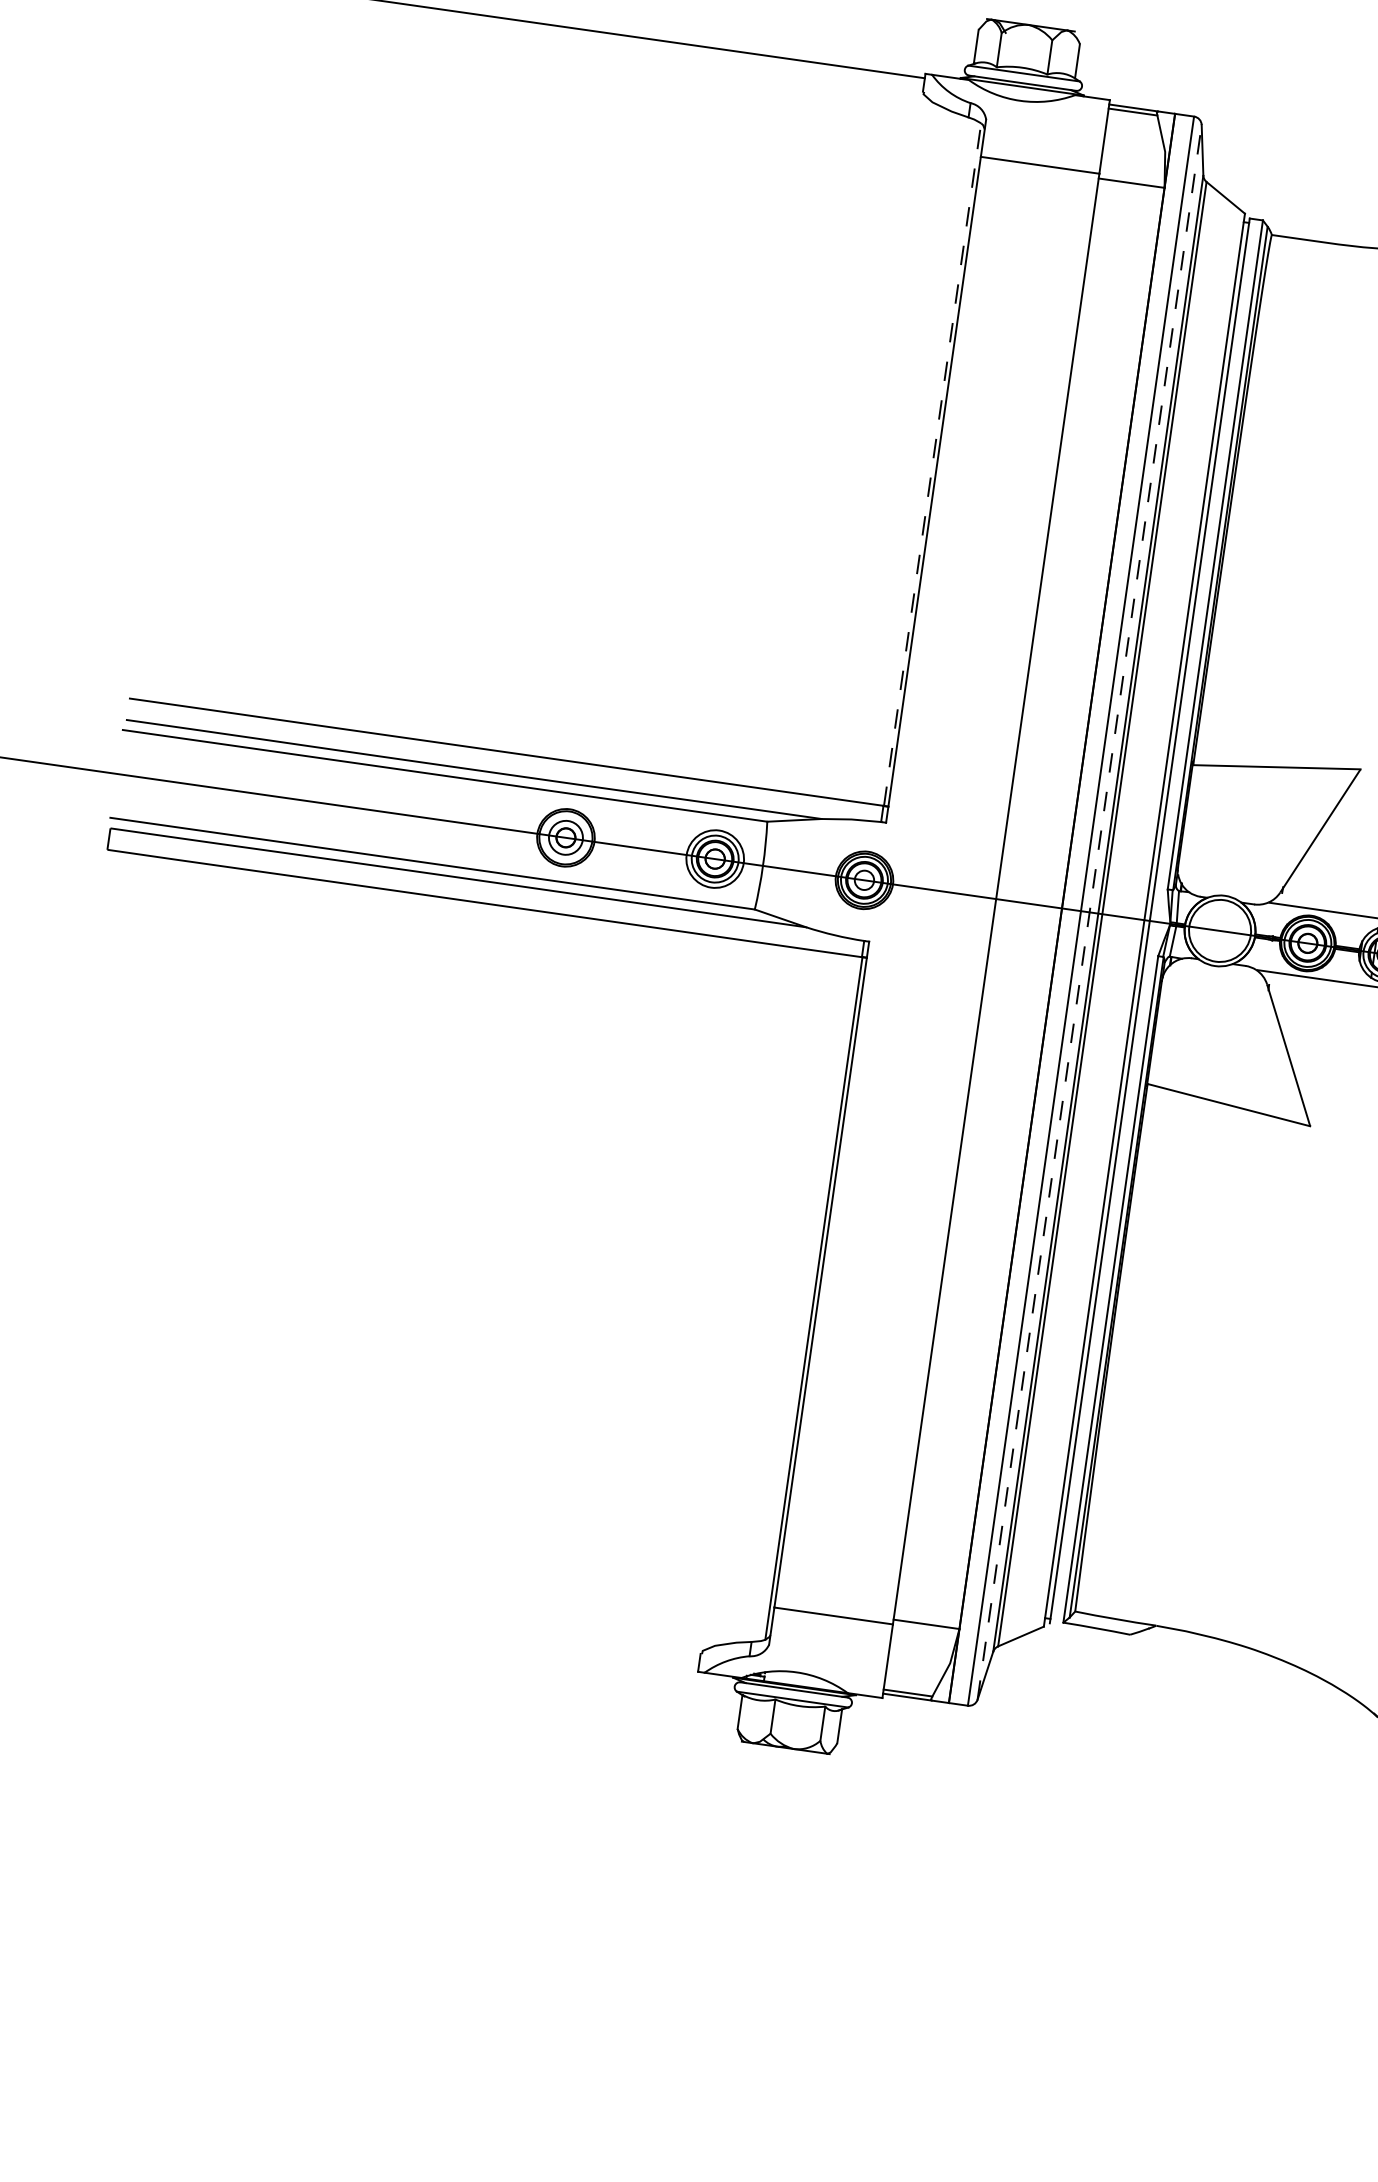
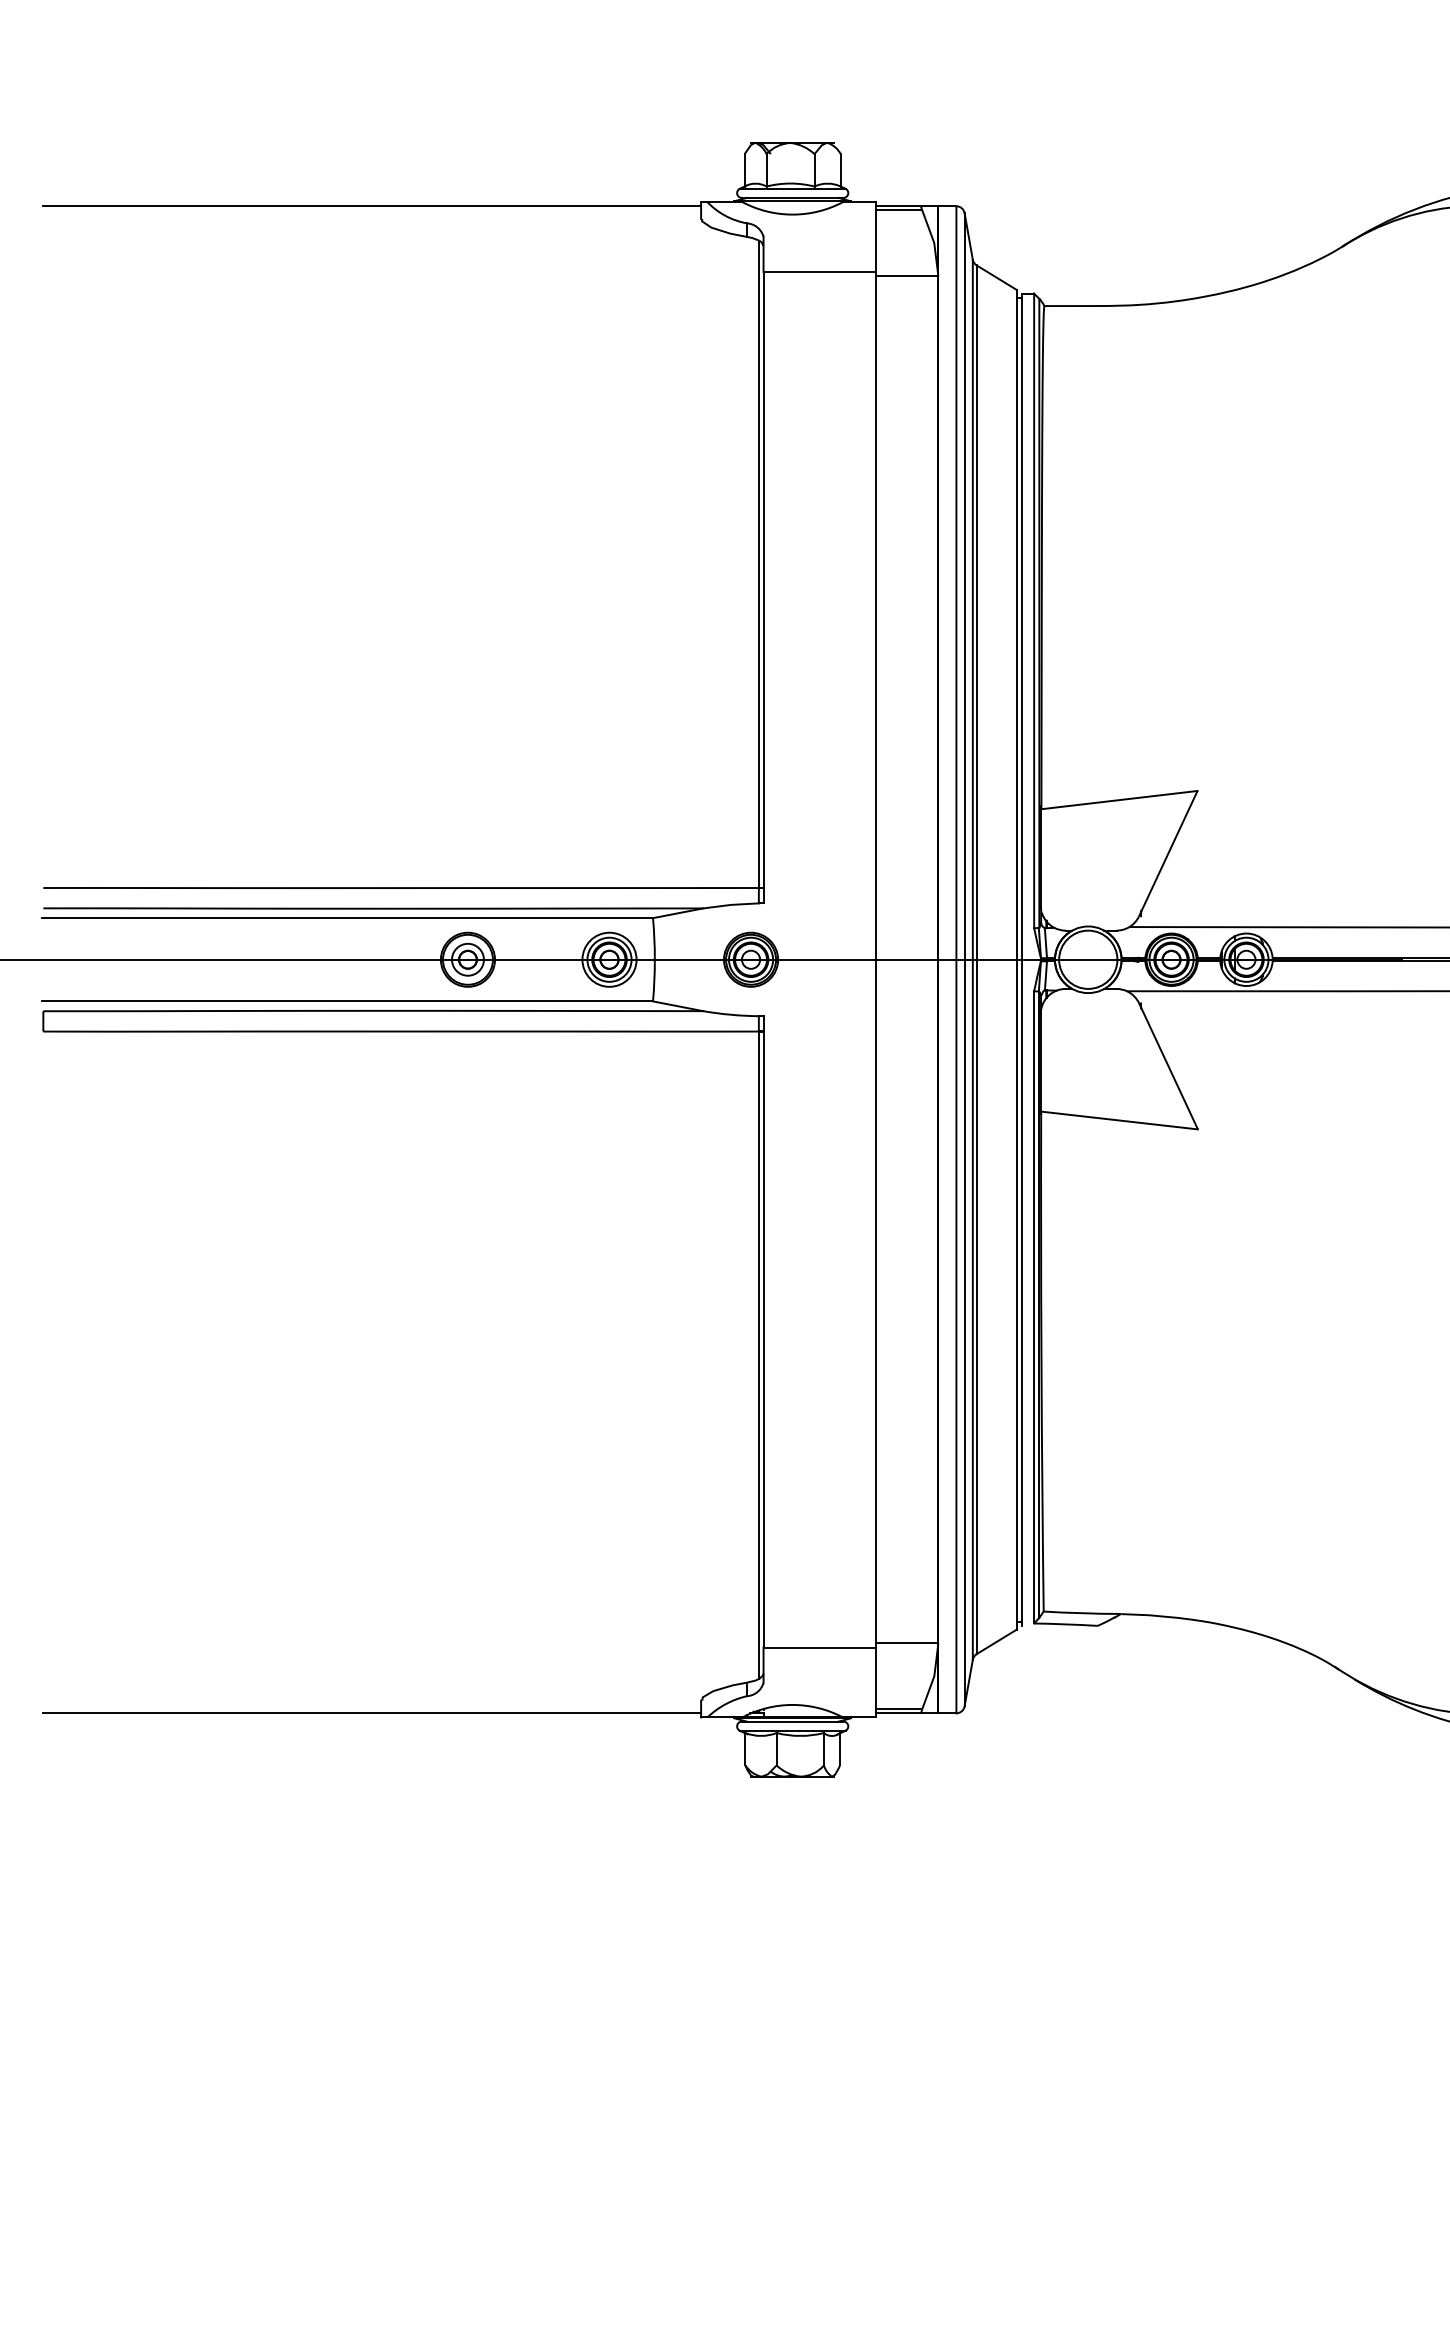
line: (932, 464) -> (759, 564), dashed -> solid
line: (1089, 912) -> (964, 959), dashed -> solid
line: (352, 1618) -> (372, 1713), added

